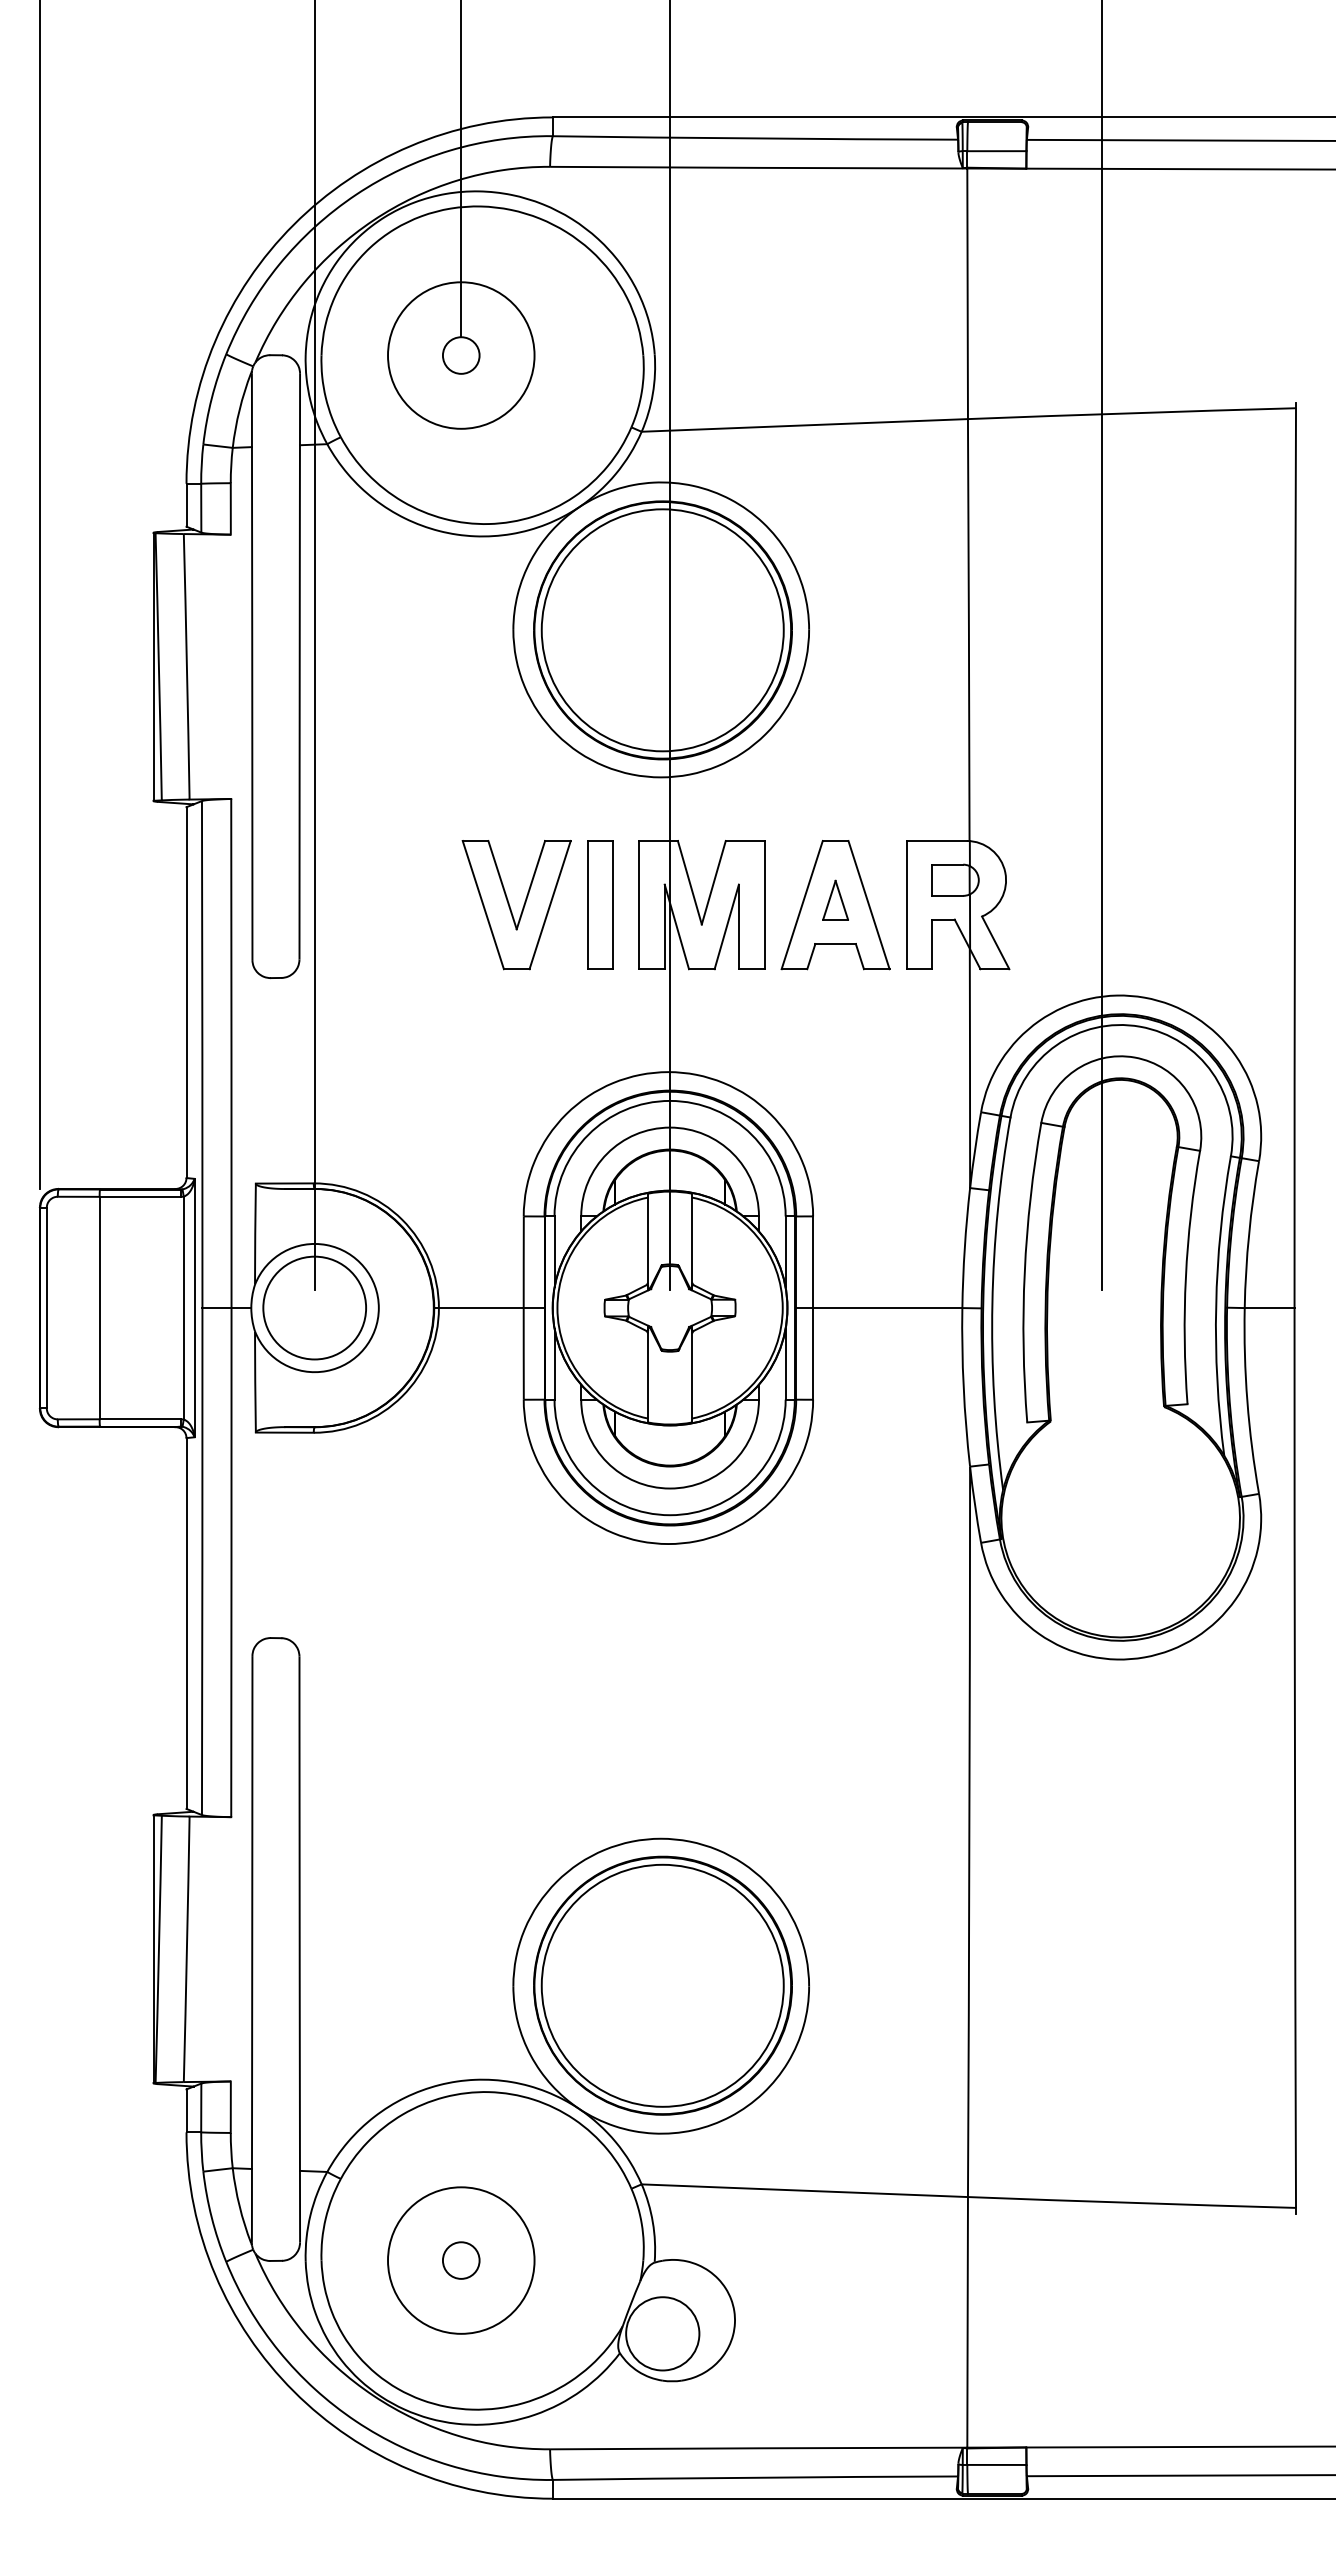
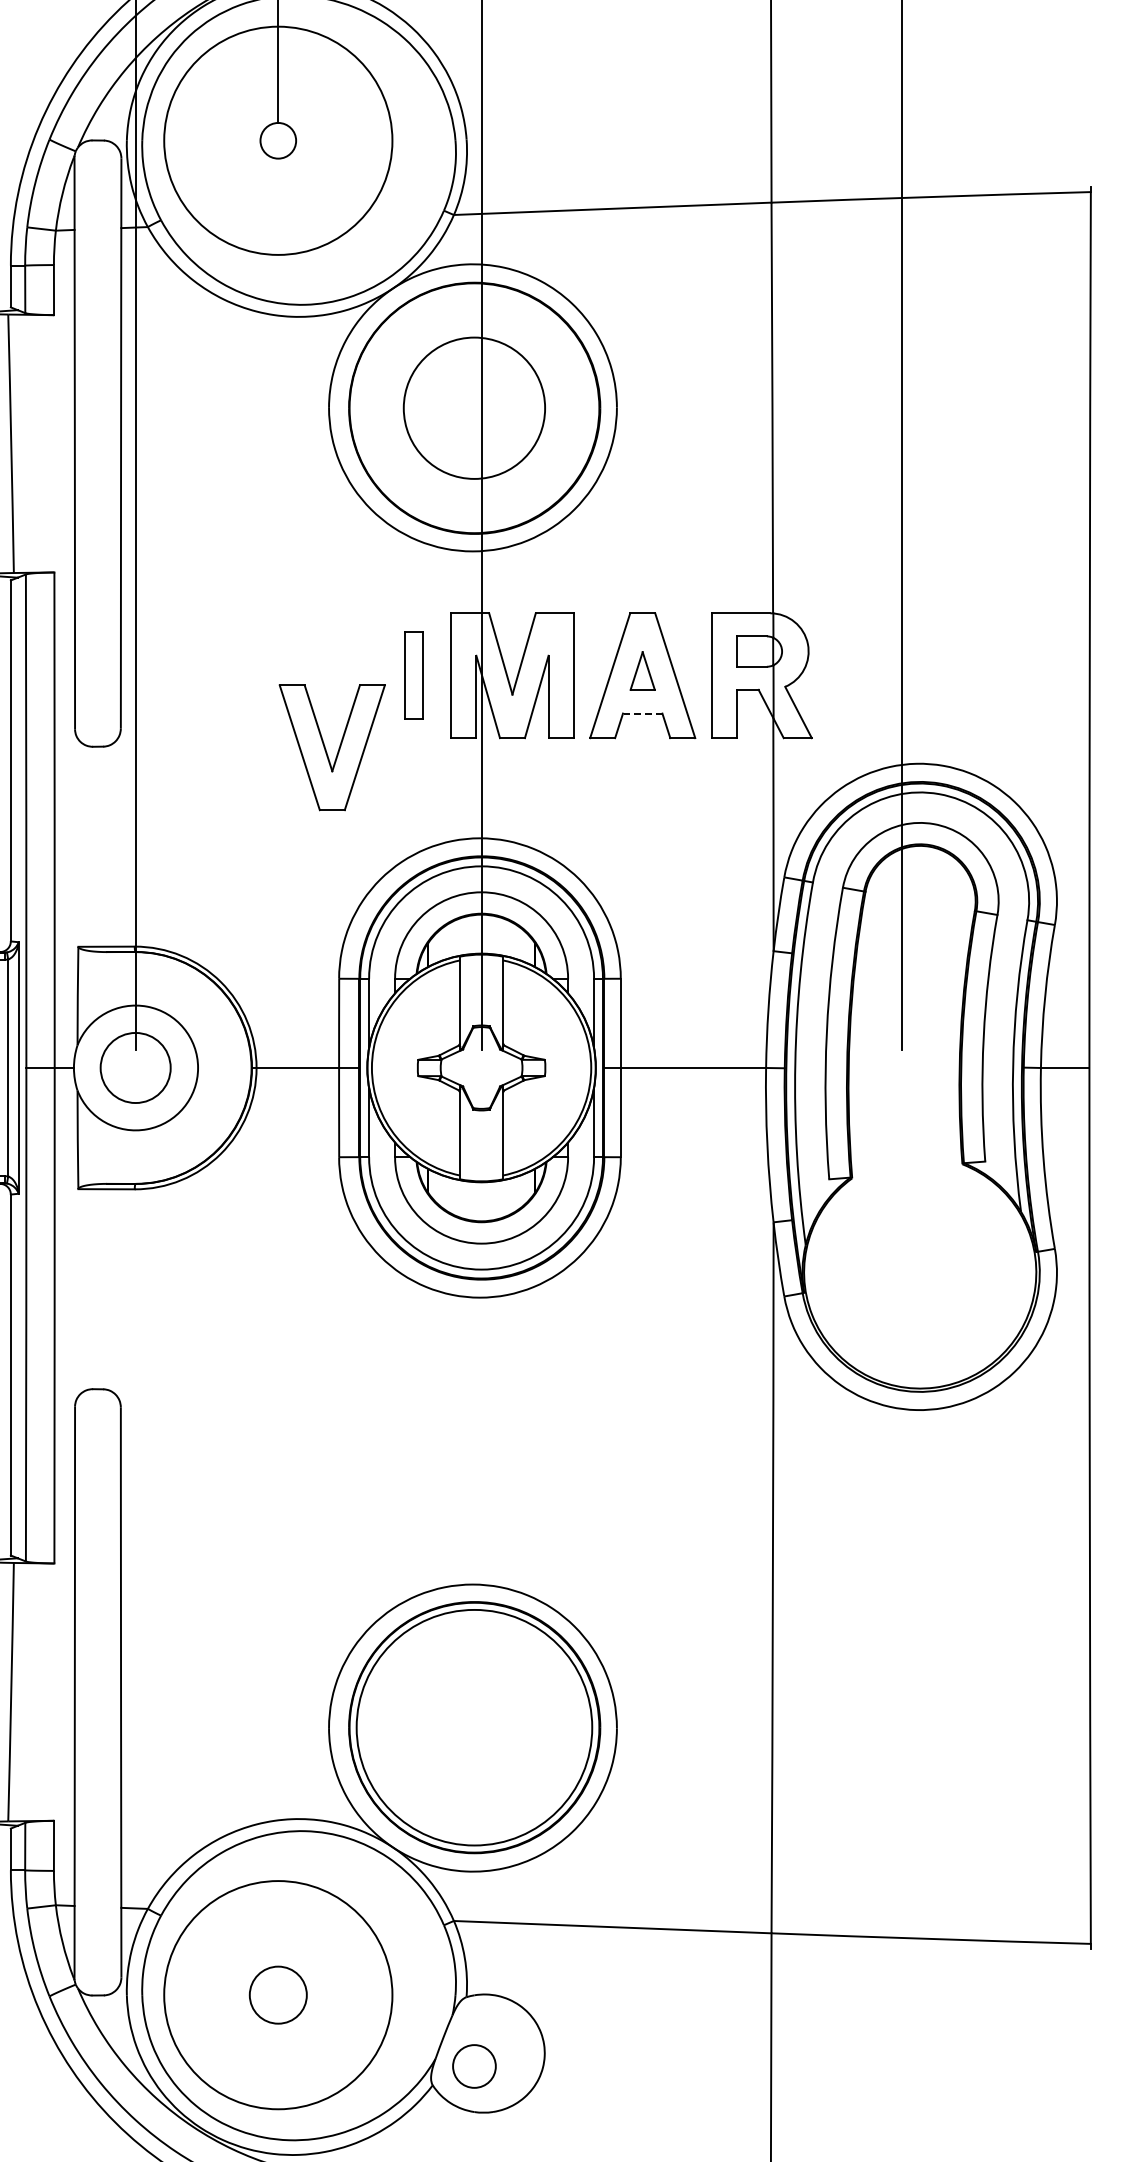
circle: (461, 355) -> (278, 140), size x1.6
circle: (662, 630) -> (474, 408), size x0.6
part: (600, 904) -> (413, 675), size x0.7
part: (516, 905) -> (332, 748), moved
line: (835, 944) -> (642, 714), solid -> dashed
circle: (314, 1307) -> (135, 1067), size x0.7
circle: (460, 2260) -> (277, 1995), size x1.6
circle: (461, 2260) -> (278, 1995), size x1.6
circle: (662, 2333) -> (474, 2066), size x0.6

